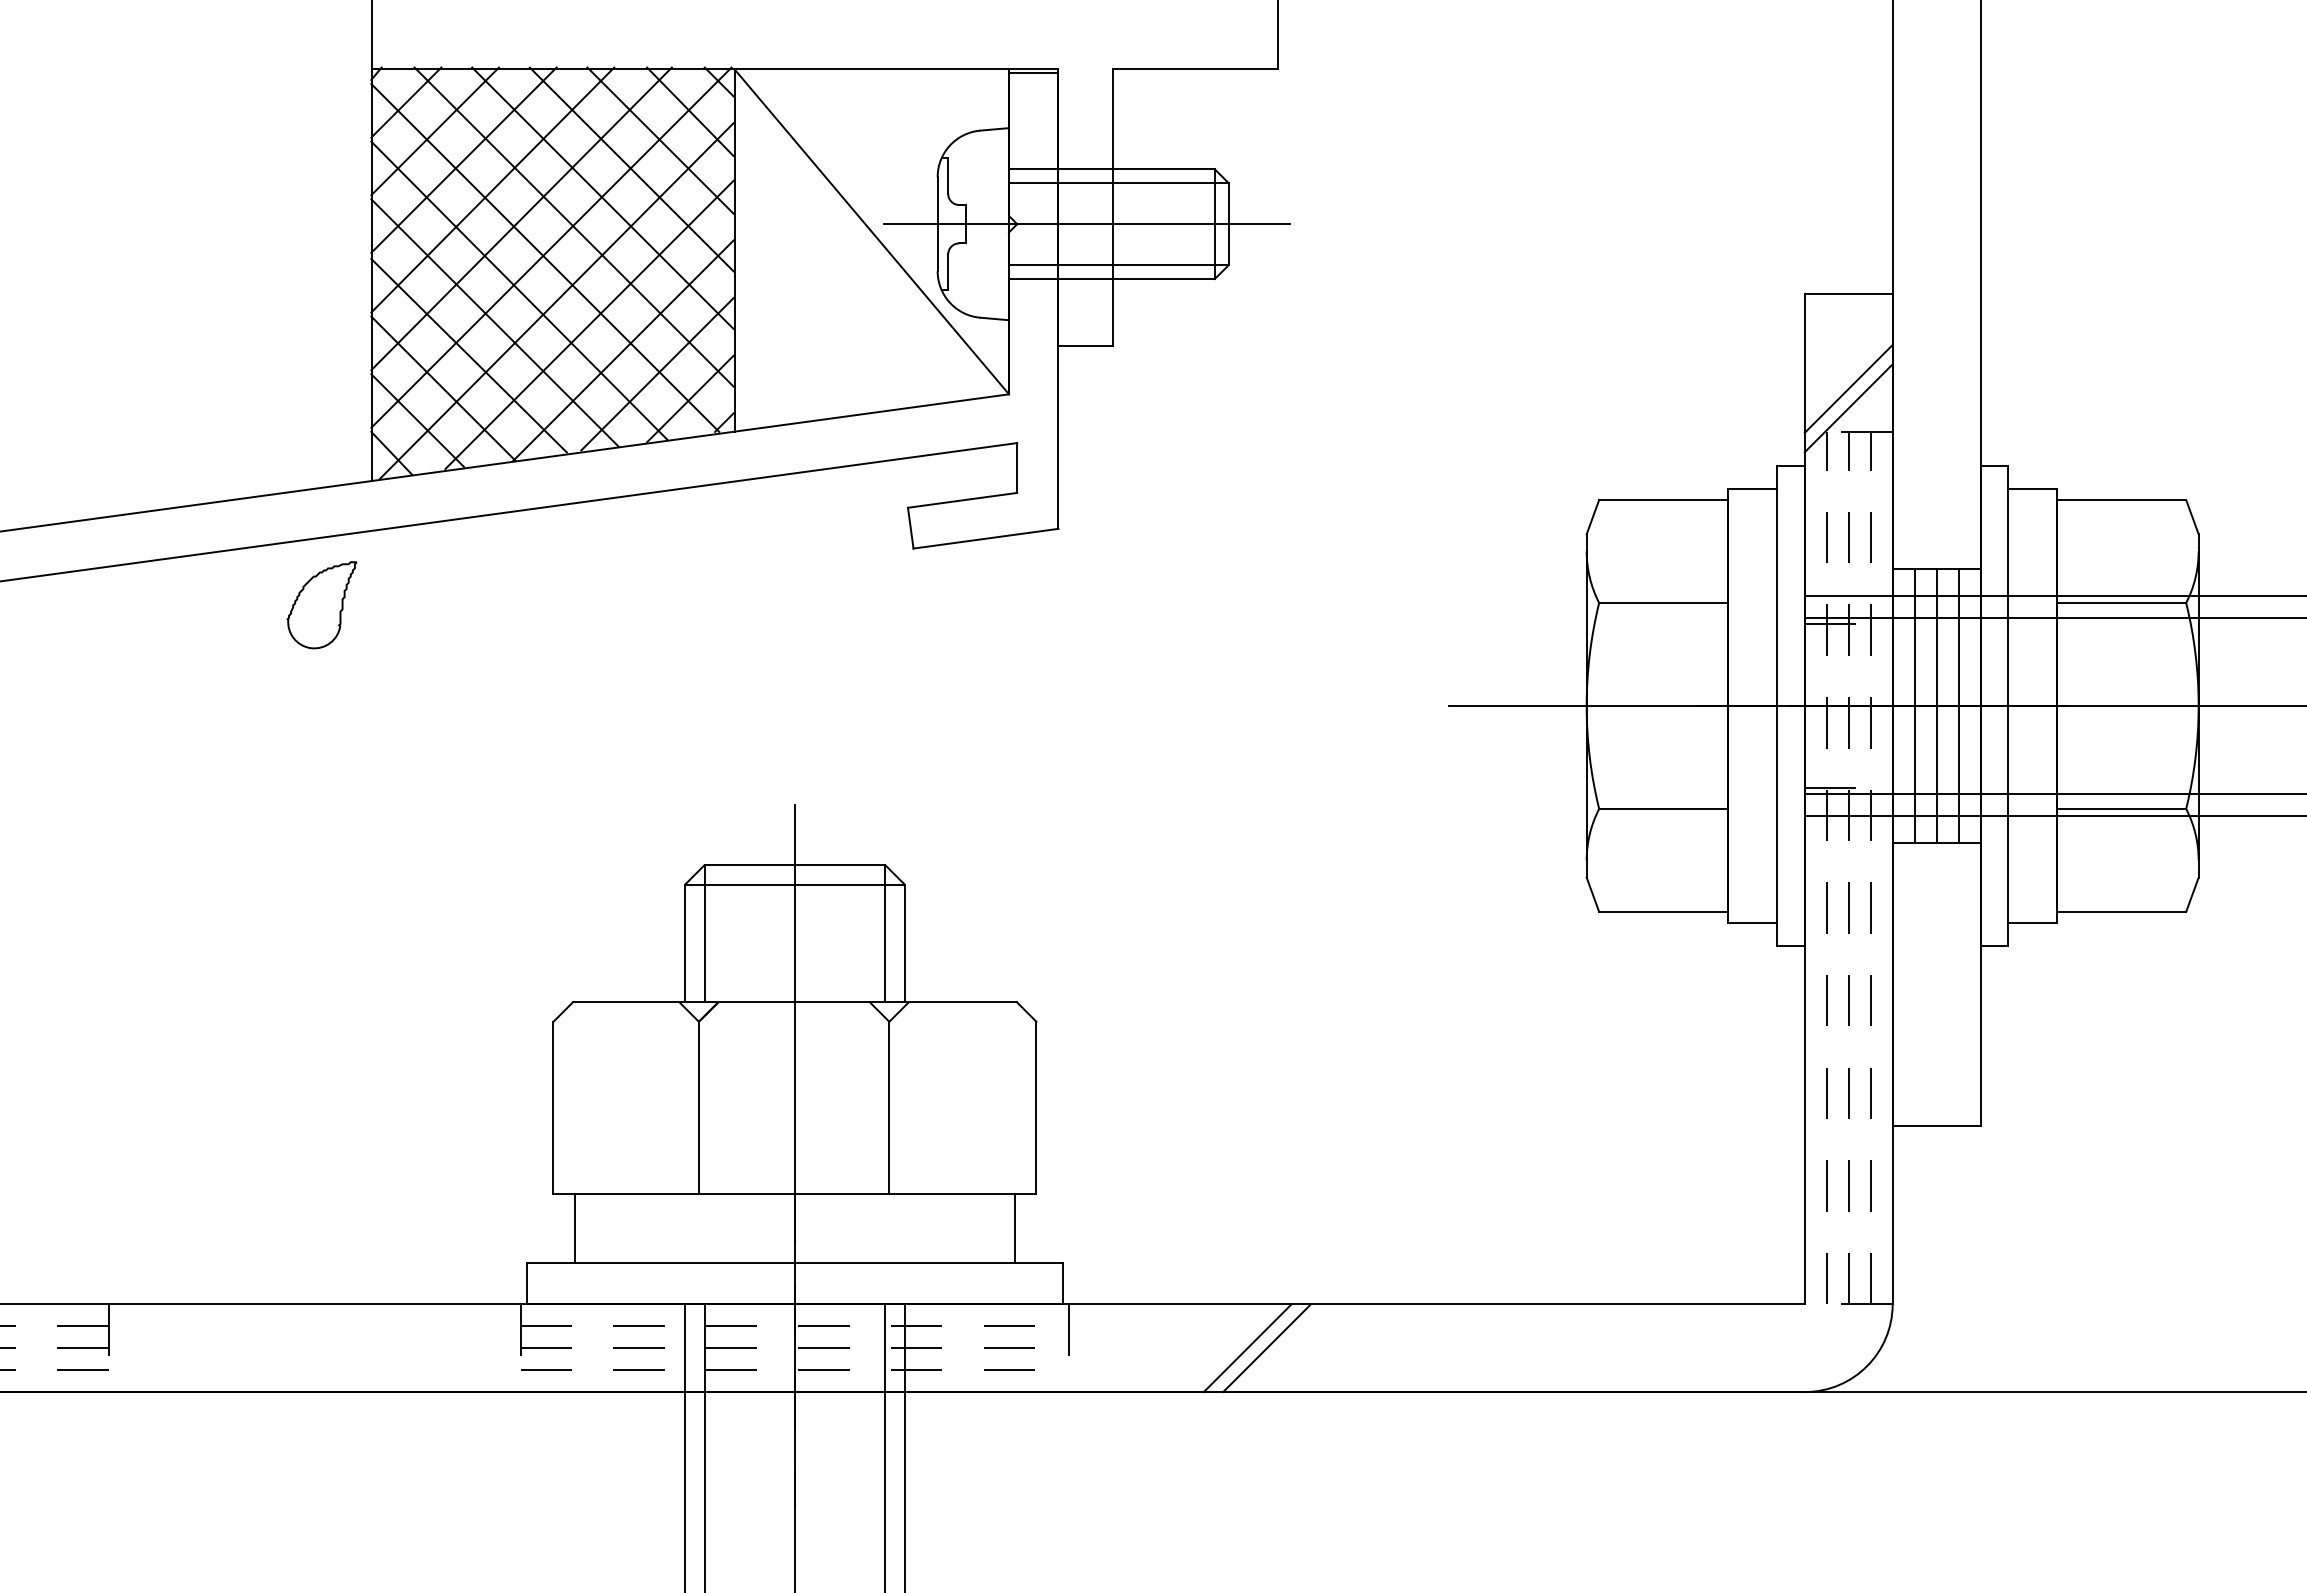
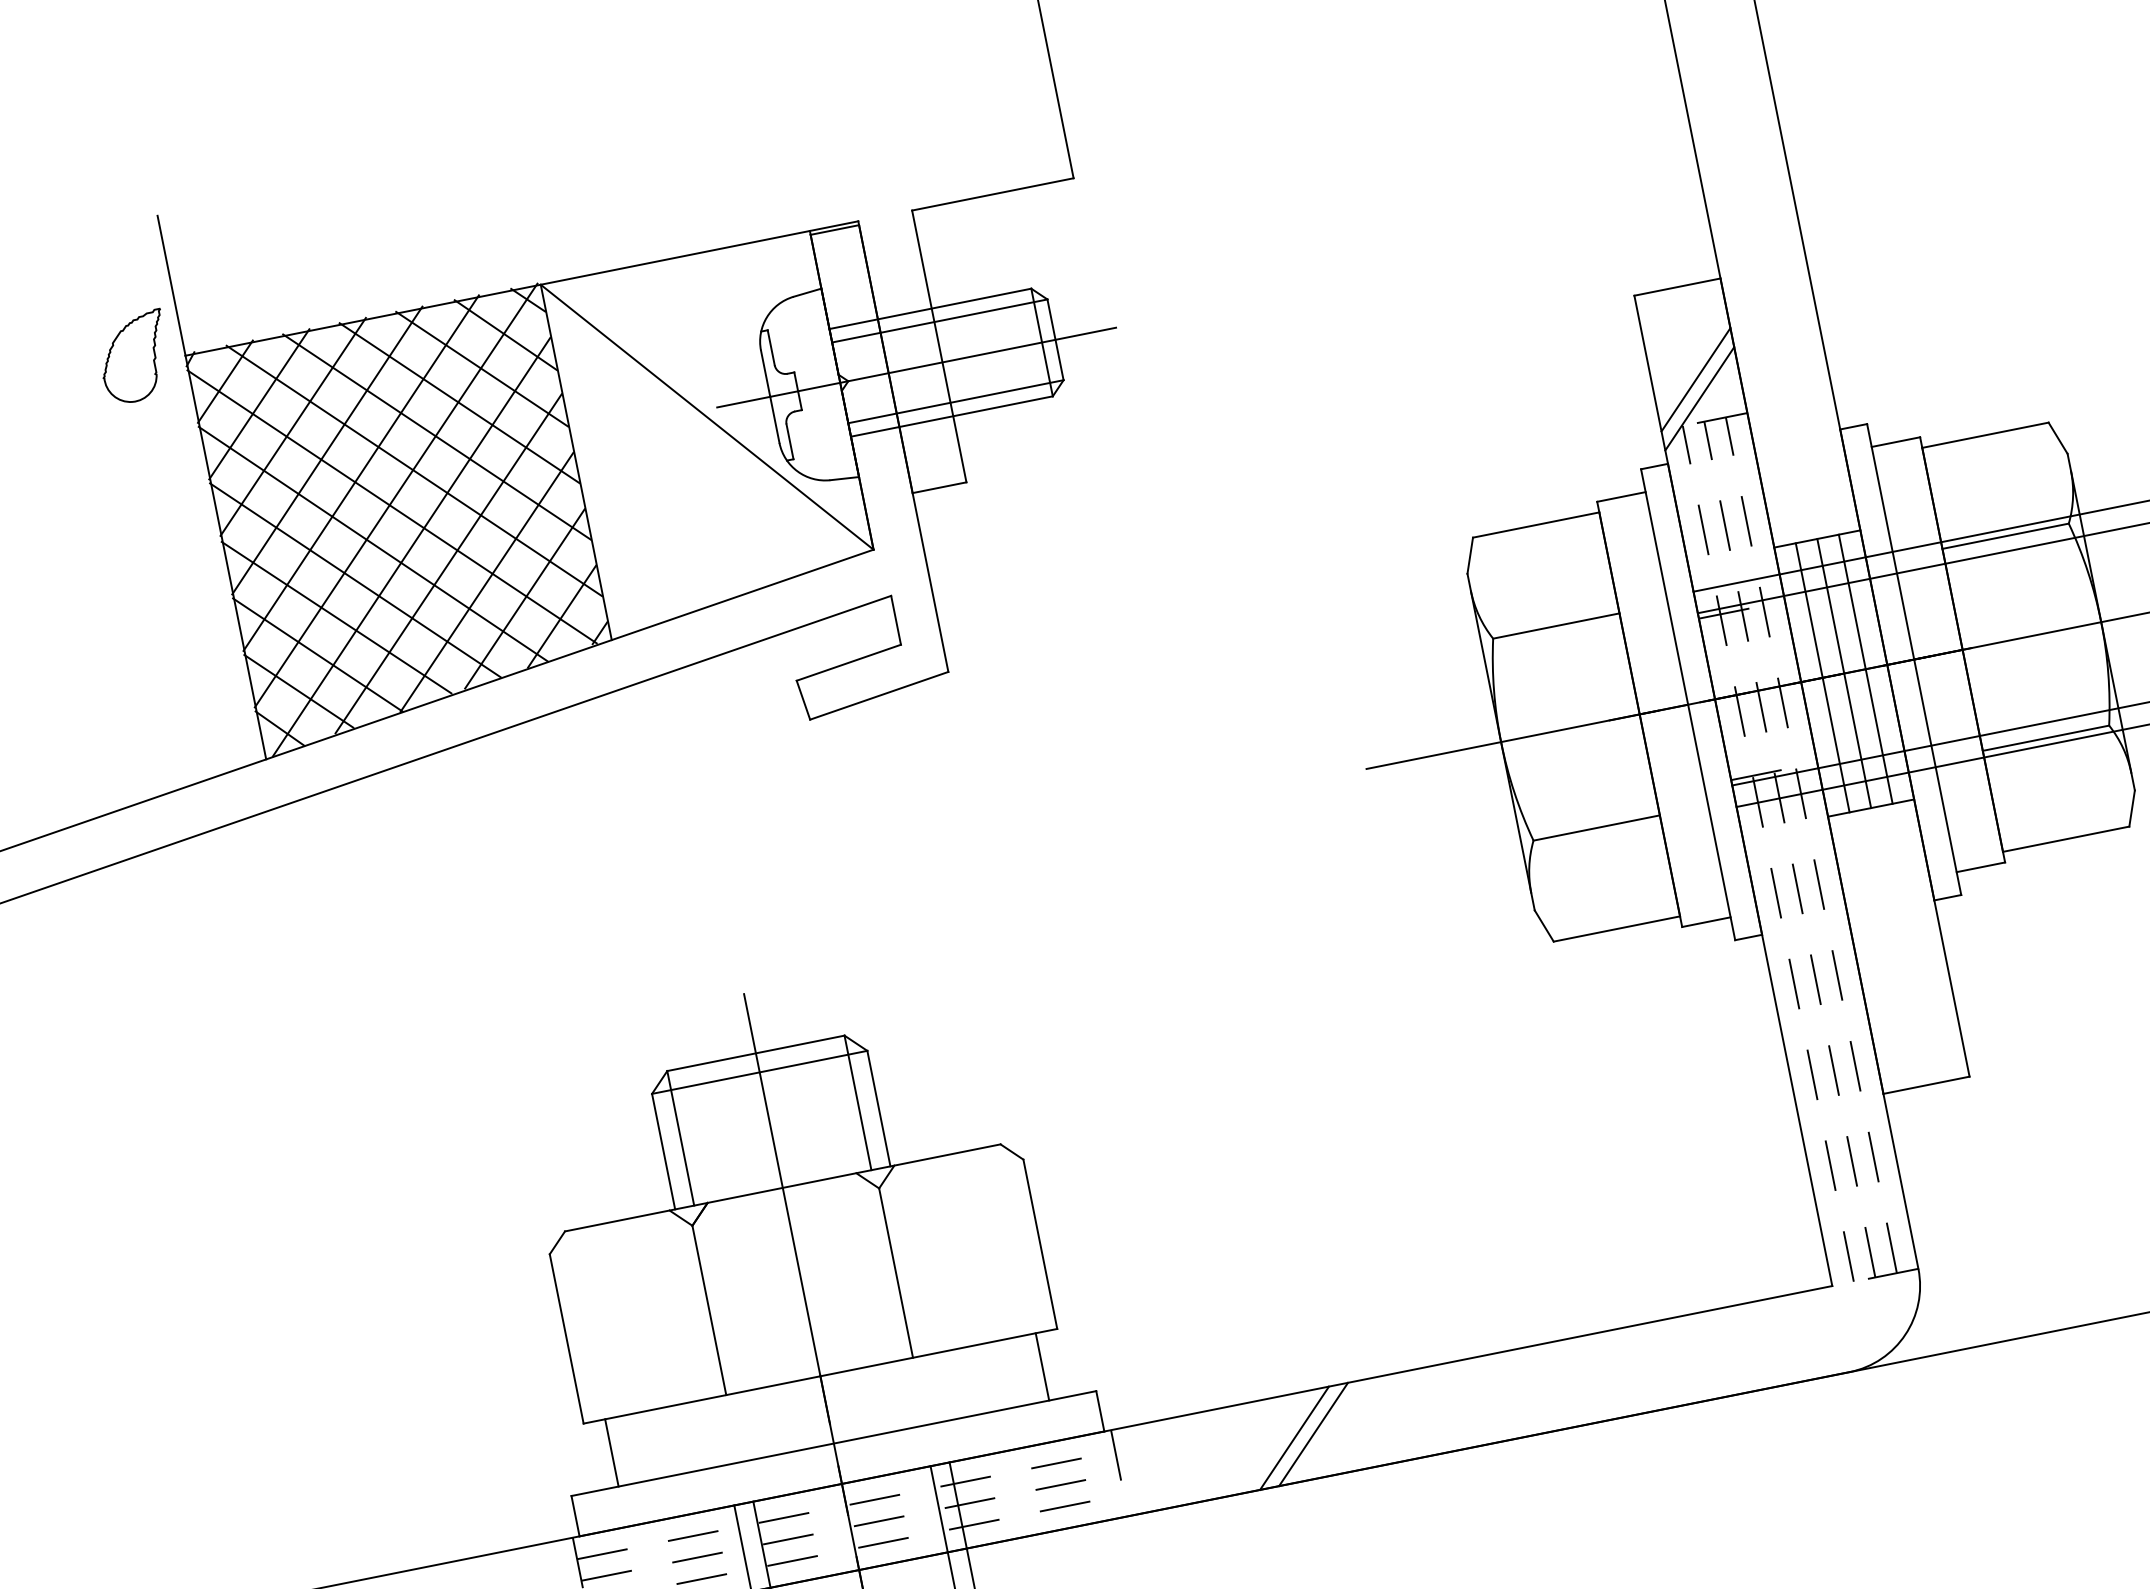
part: (321, 605) -> (134, 358), moved

